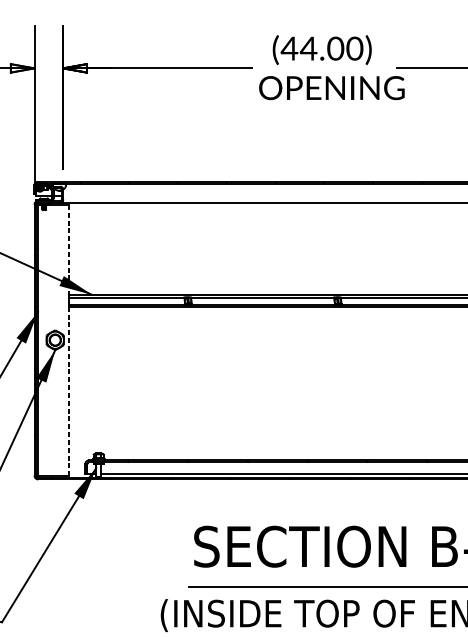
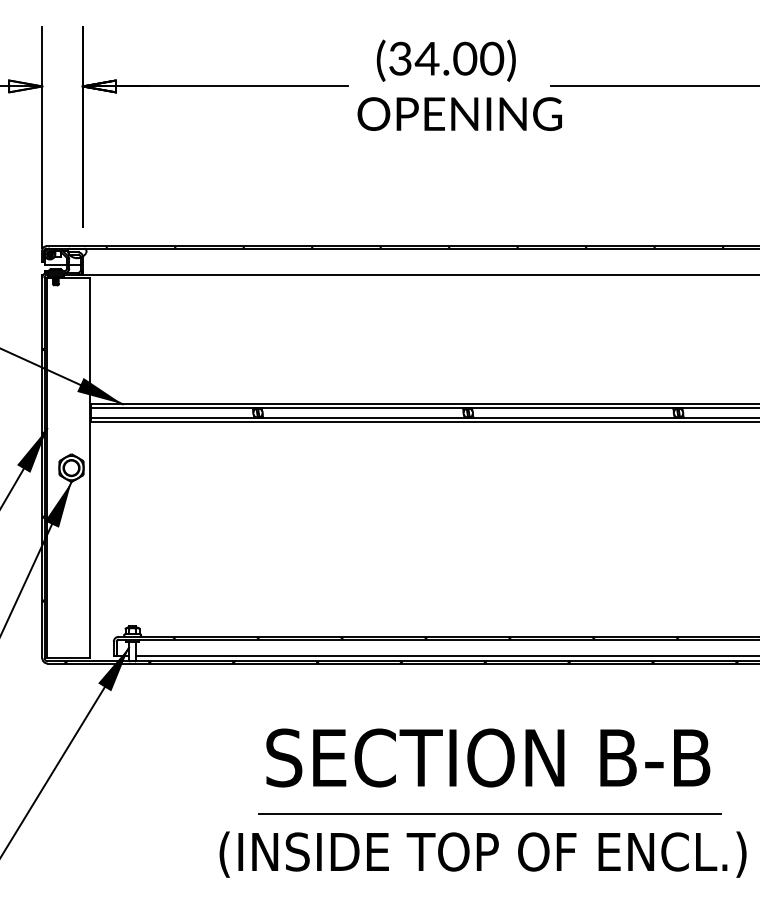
text: (288, 48) -> (399, 58), (44.00) -> (34.00)
line: (68, 340) -> (90, 468), dashed -> solid

